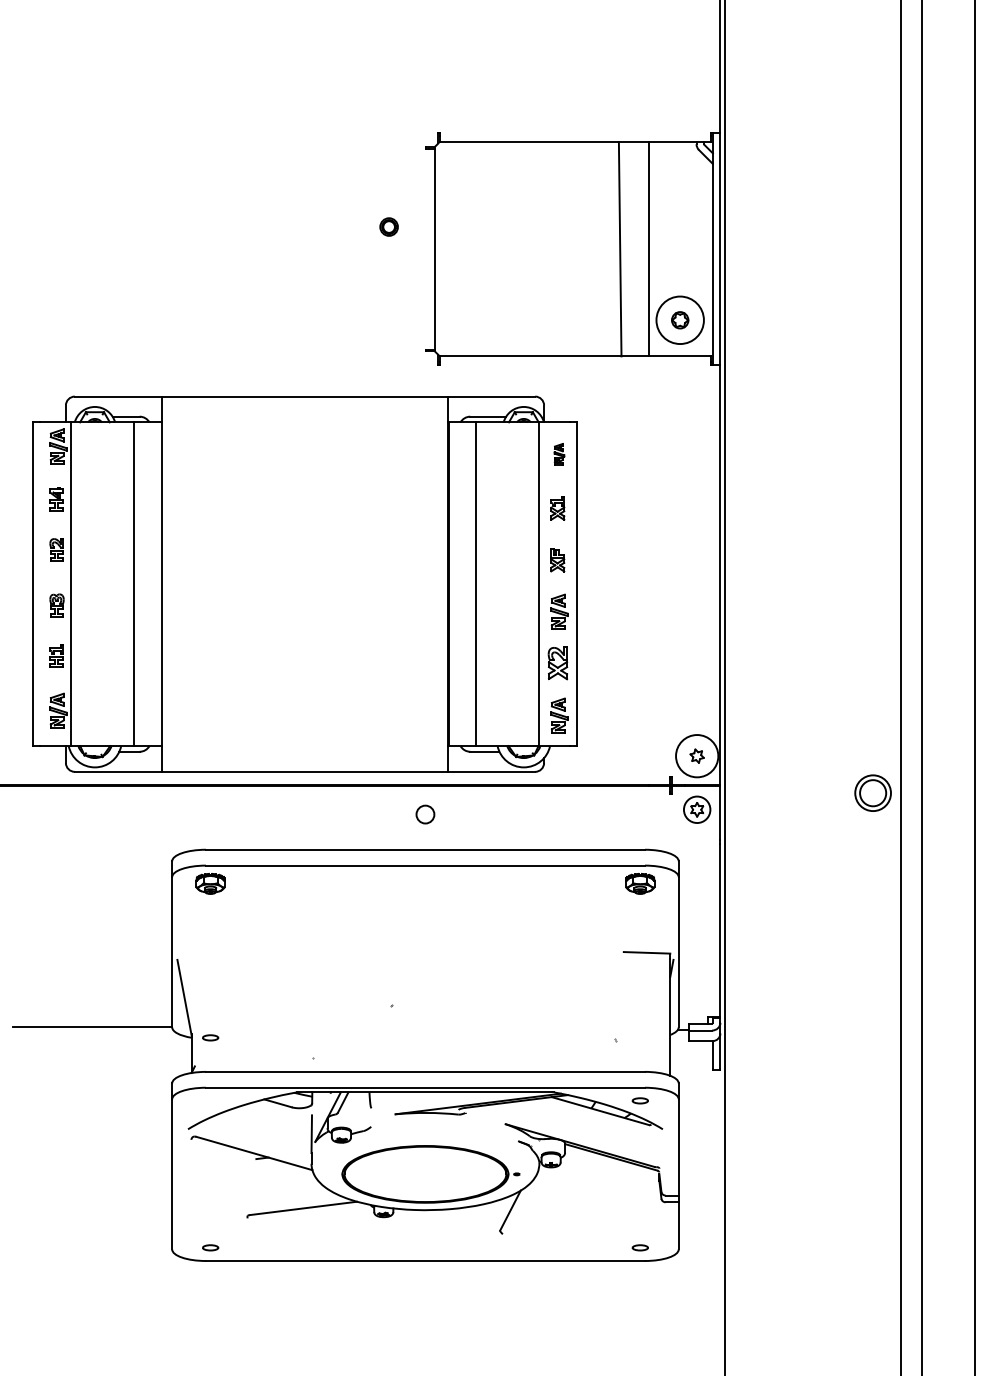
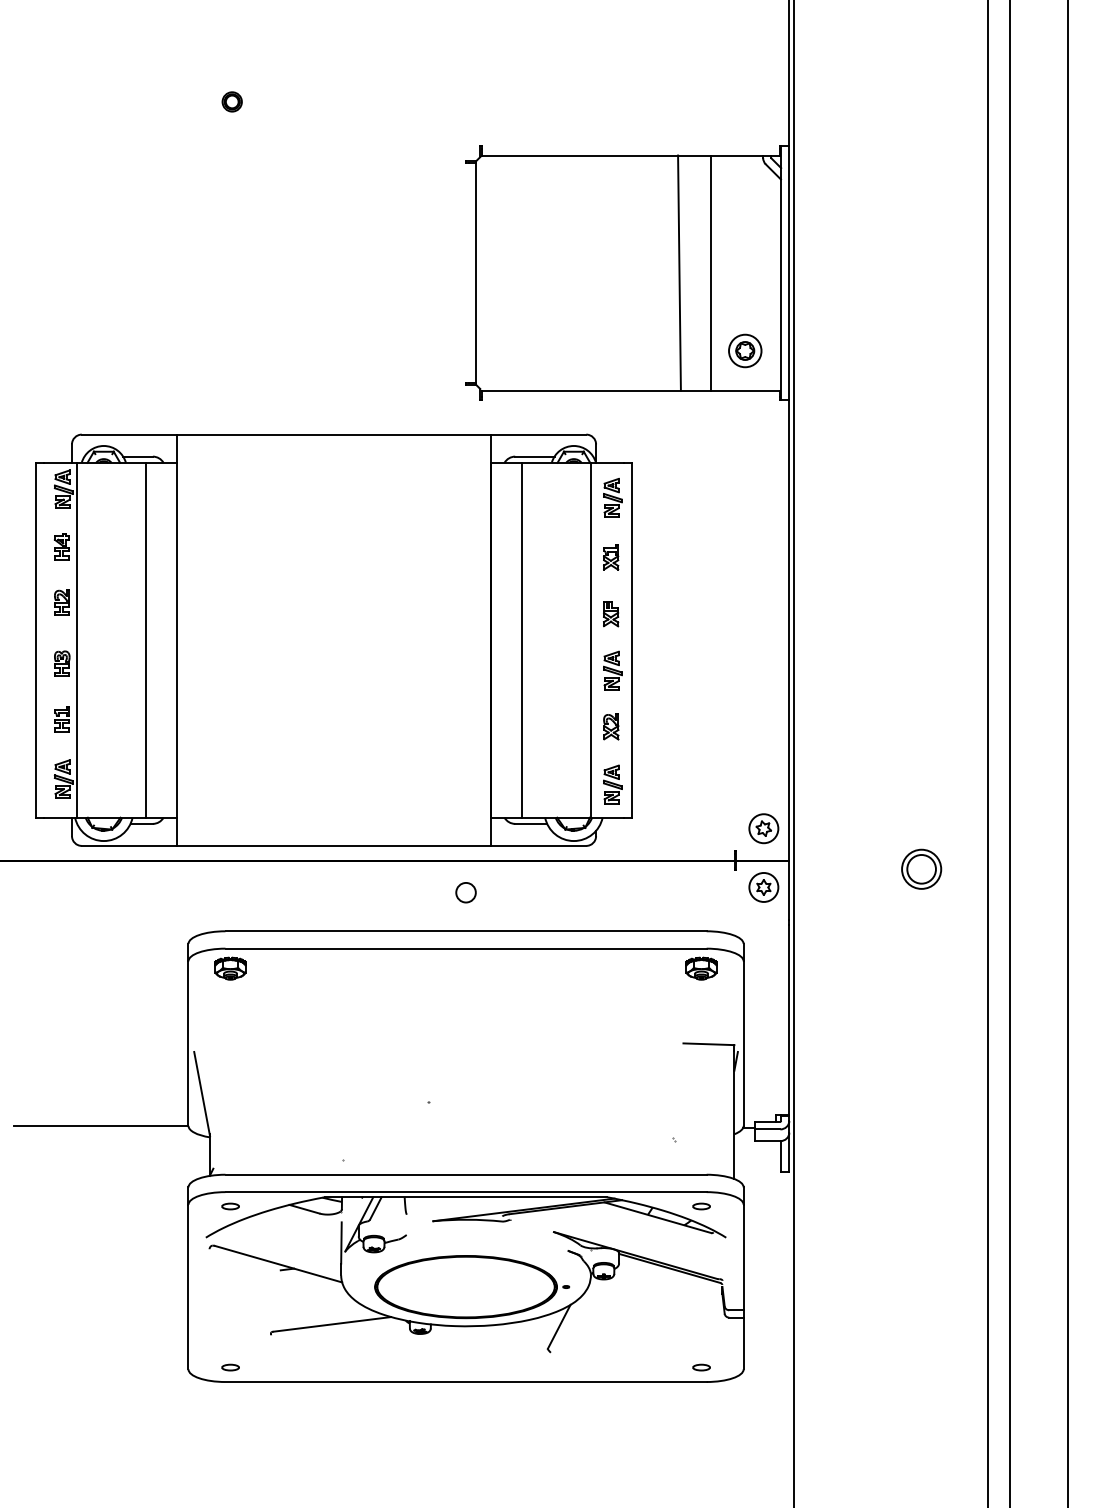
part: (388, 226) -> (231, 101), moved
circle: (680, 320) -> (745, 351), size x0.62
part: (559, 454) -> (612, 498), size x1.67
part: (557, 663) -> (610, 727), size x0.71
circle: (696, 755) -> (763, 827), size x0.62
part: (872, 792) -> (920, 868), moved
part: (210, 1037) -> (230, 1206), moved

